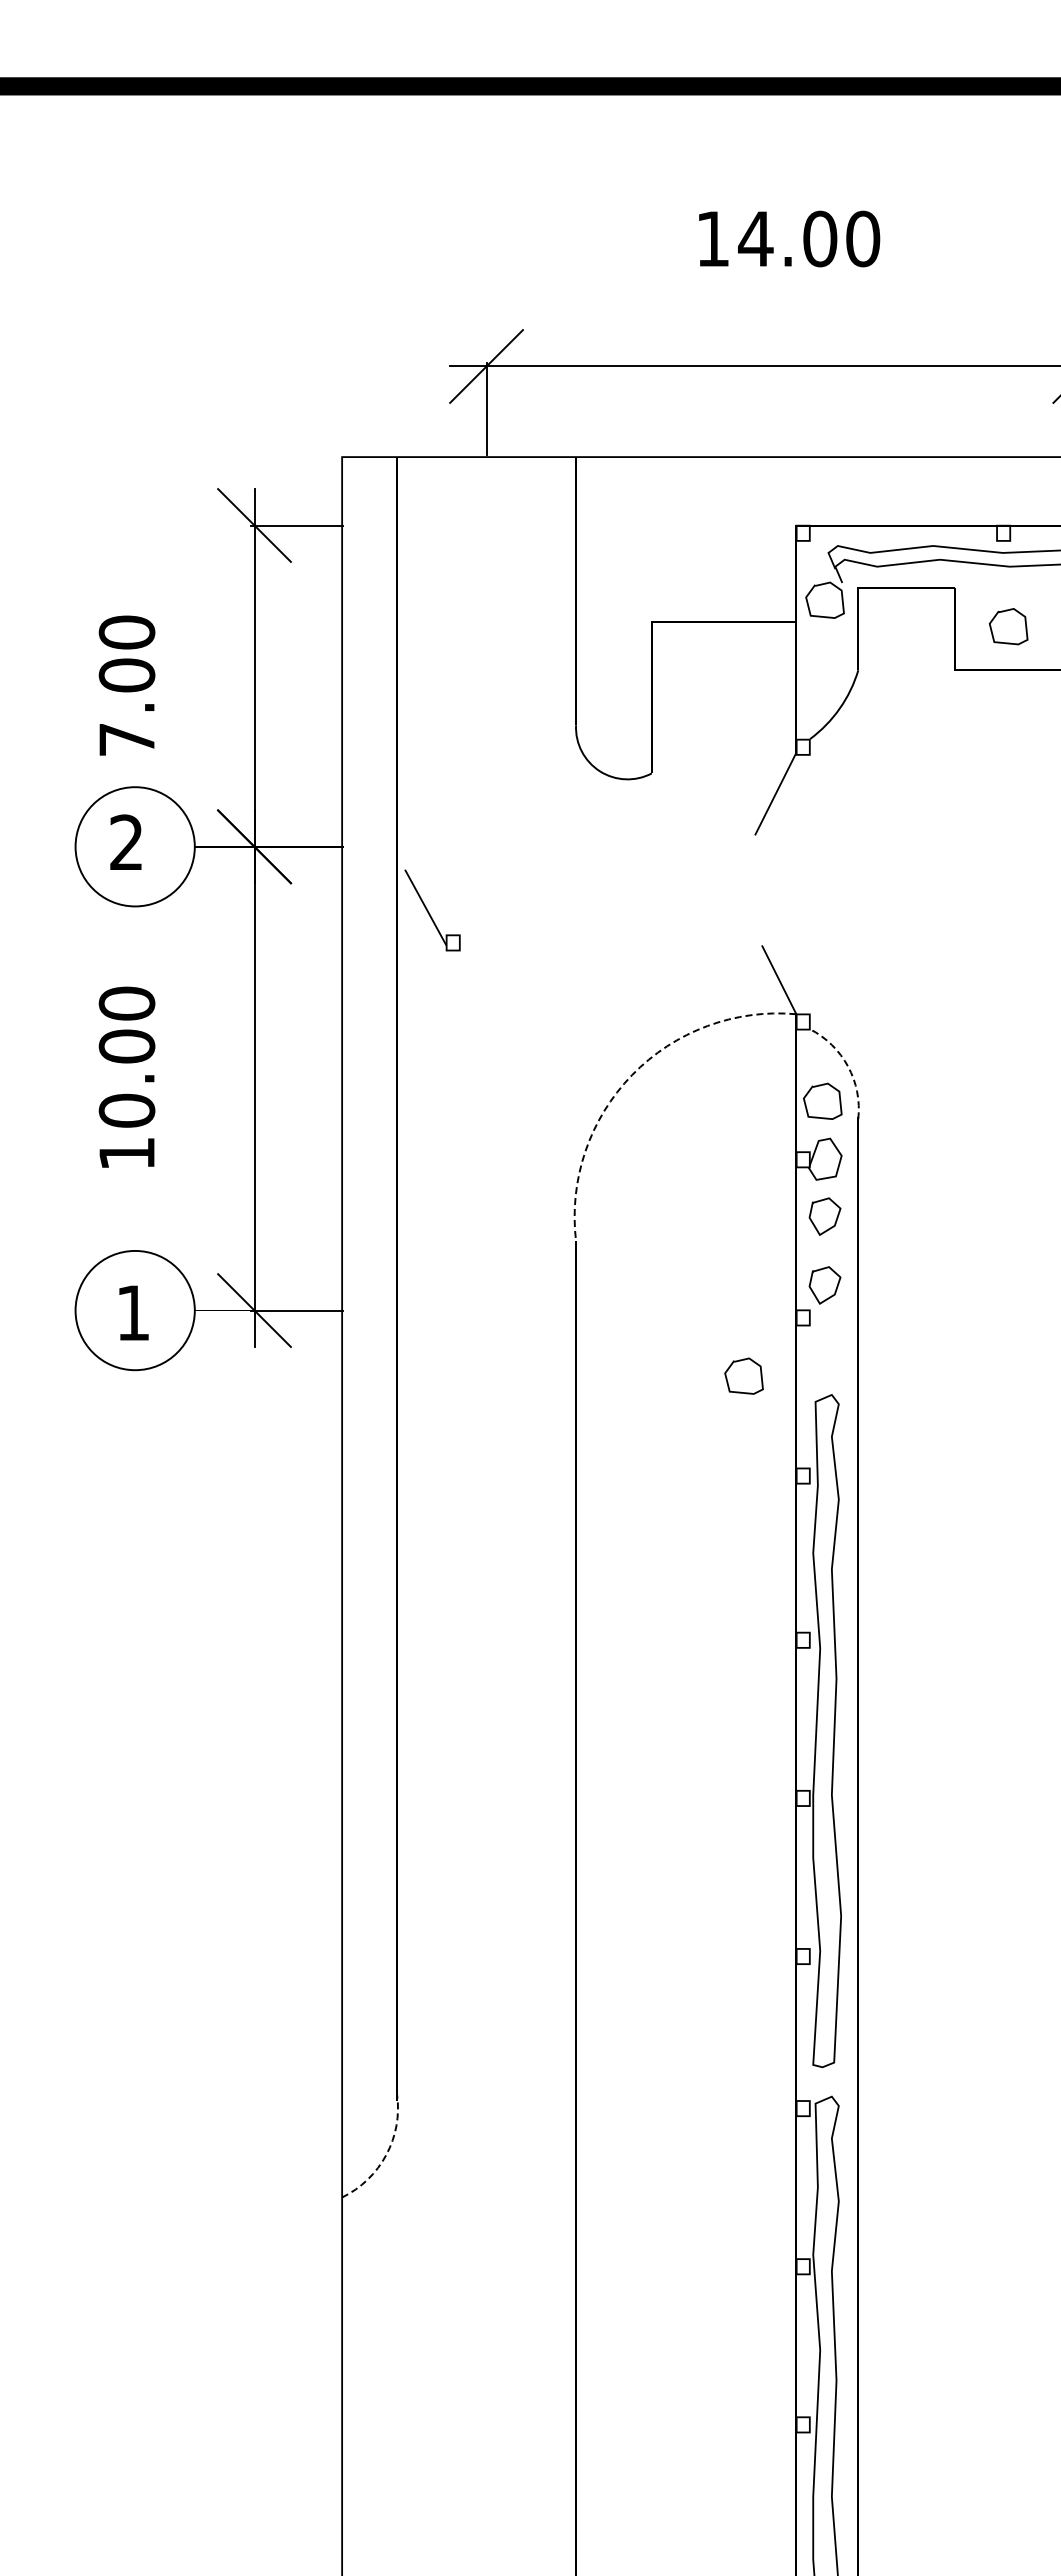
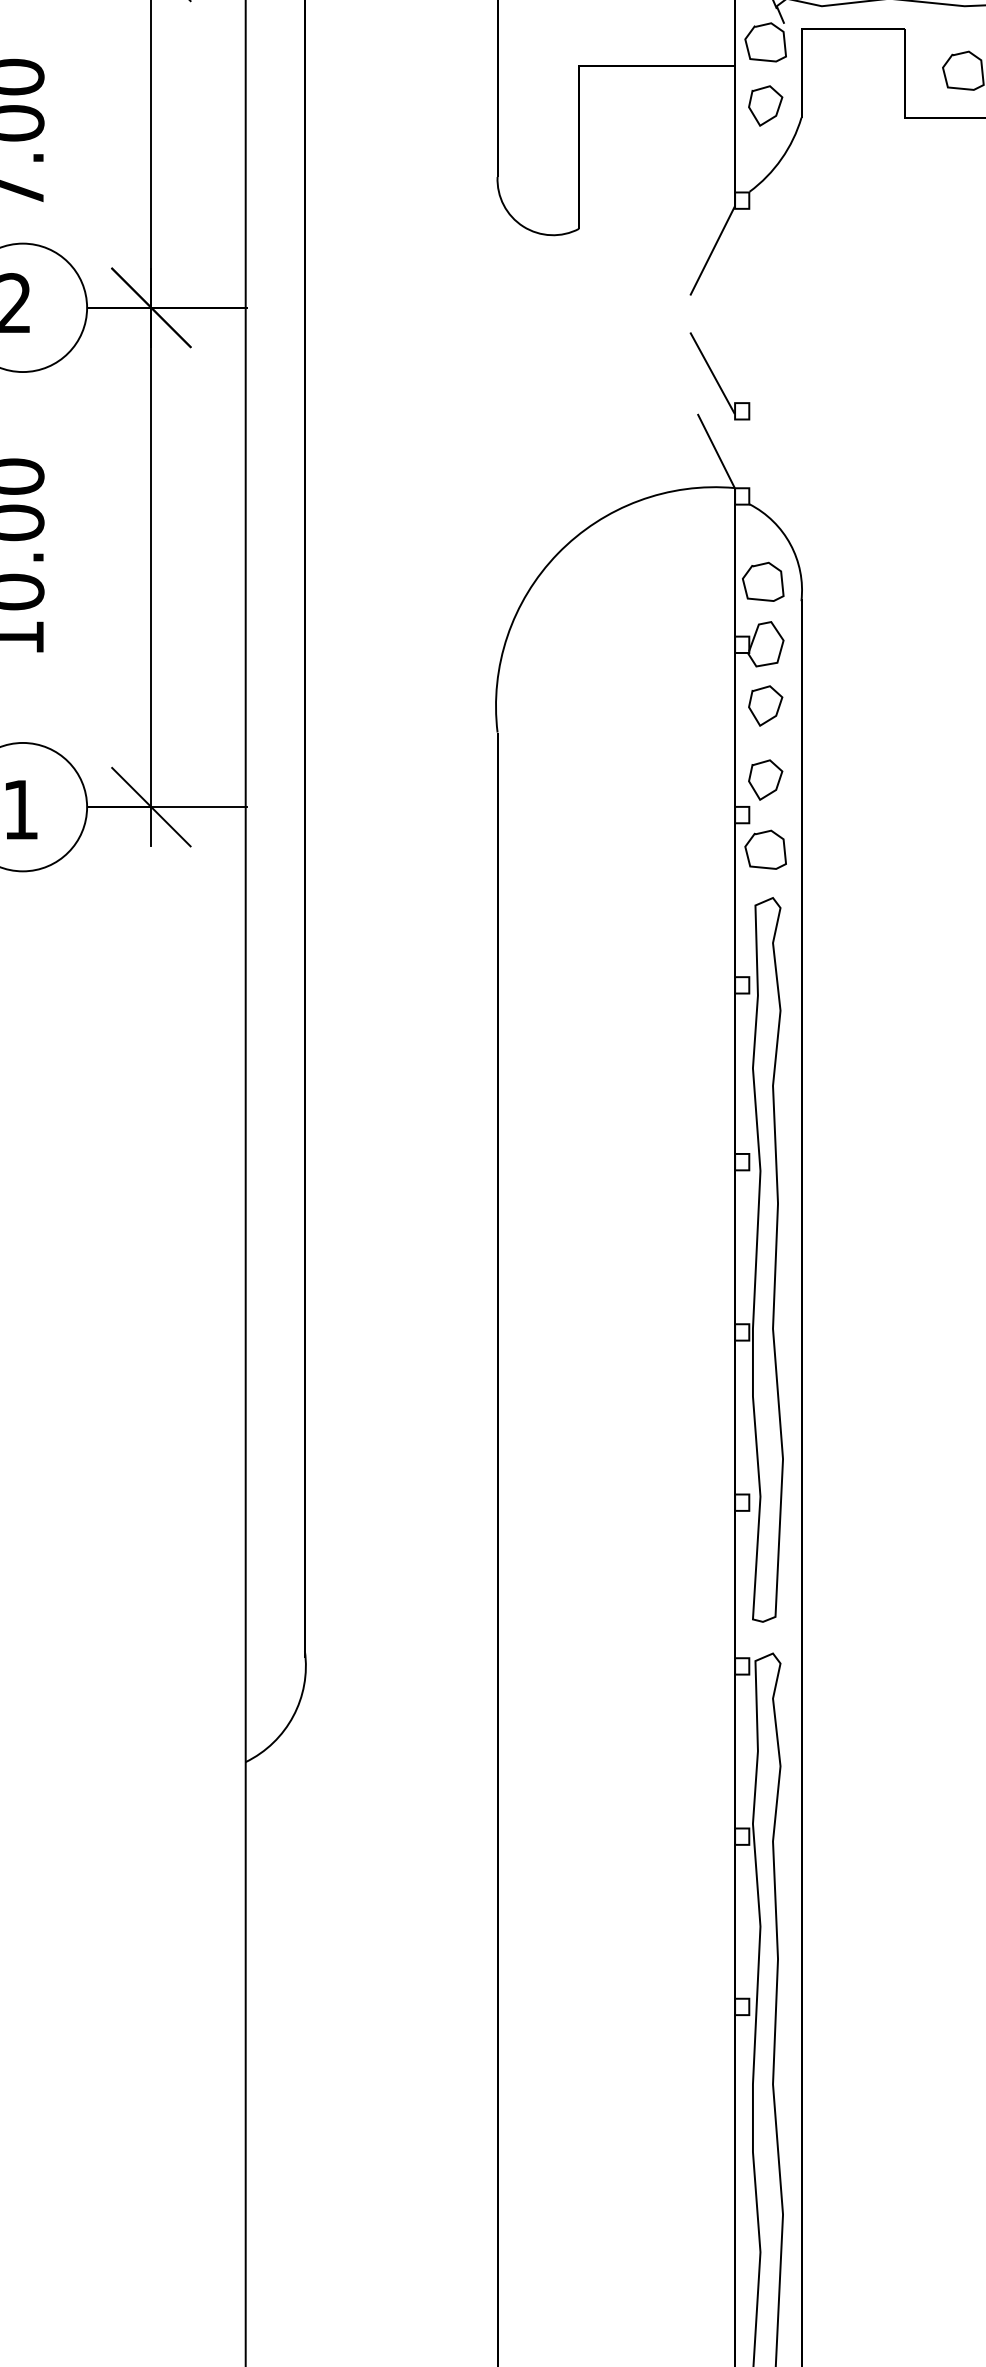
curve: (835, 662) -> (776, 109), added
part: (432, 910) -> (719, 376), moved
arc: (848, 1066) -> (790, 544), dashed -> solid
arc: (632, 1075) -> (558, 554), dashed -> solid
curve: (741, 1361) -> (762, 834), moved
arc: (386, 2154) -> (293, 1715), dashed -> solid

